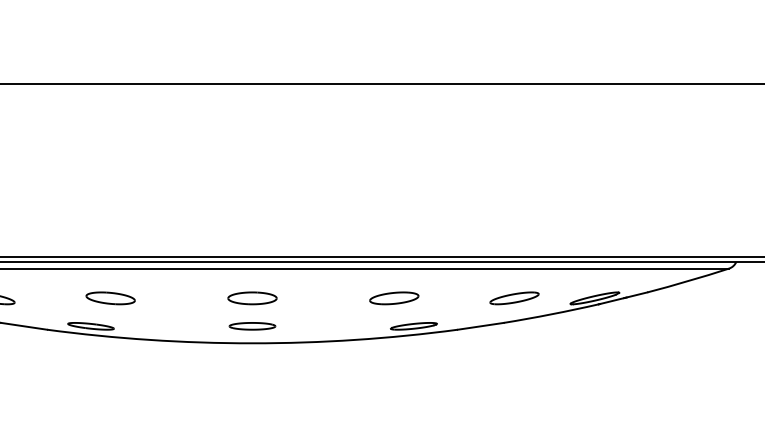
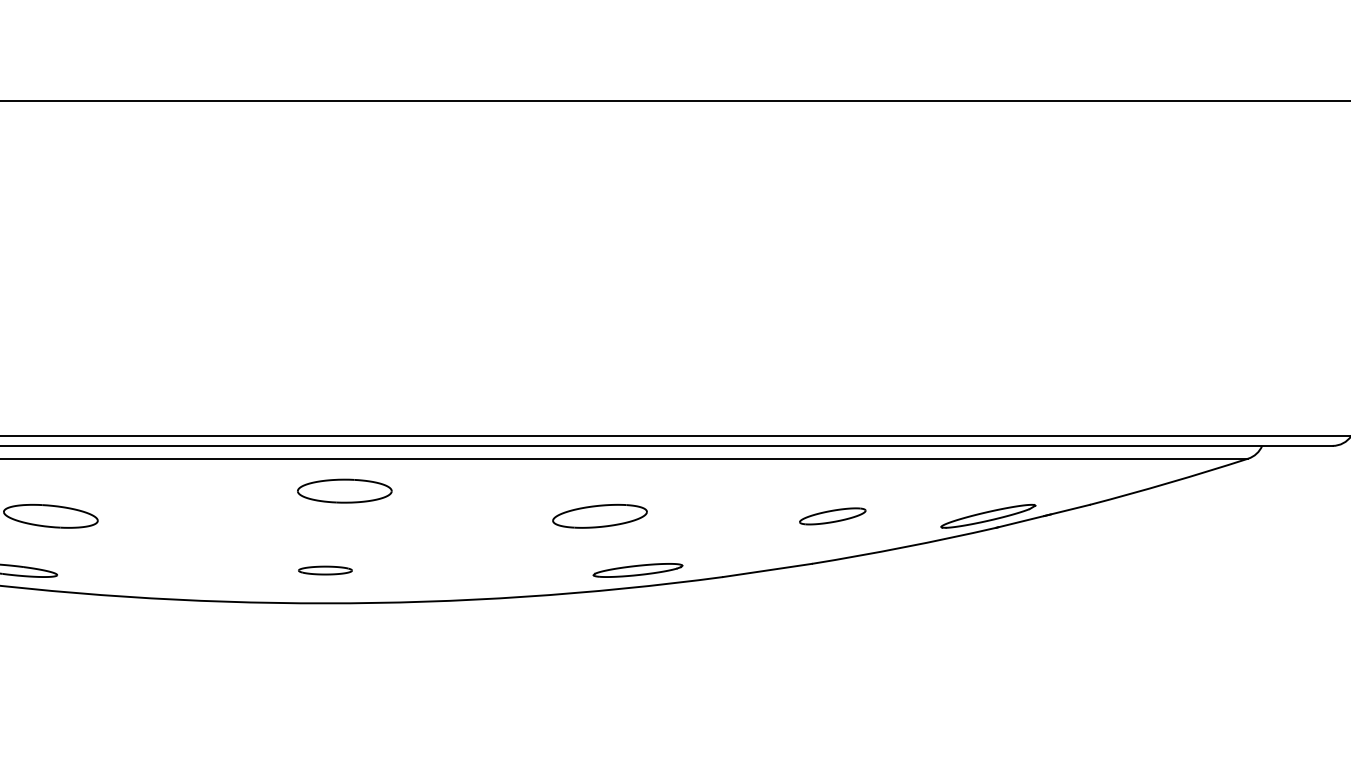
part: (252, 298) -> (344, 491), moved
part: (514, 298) -> (832, 516), size x0.7
part: (252, 326) -> (325, 570), size x0.6

